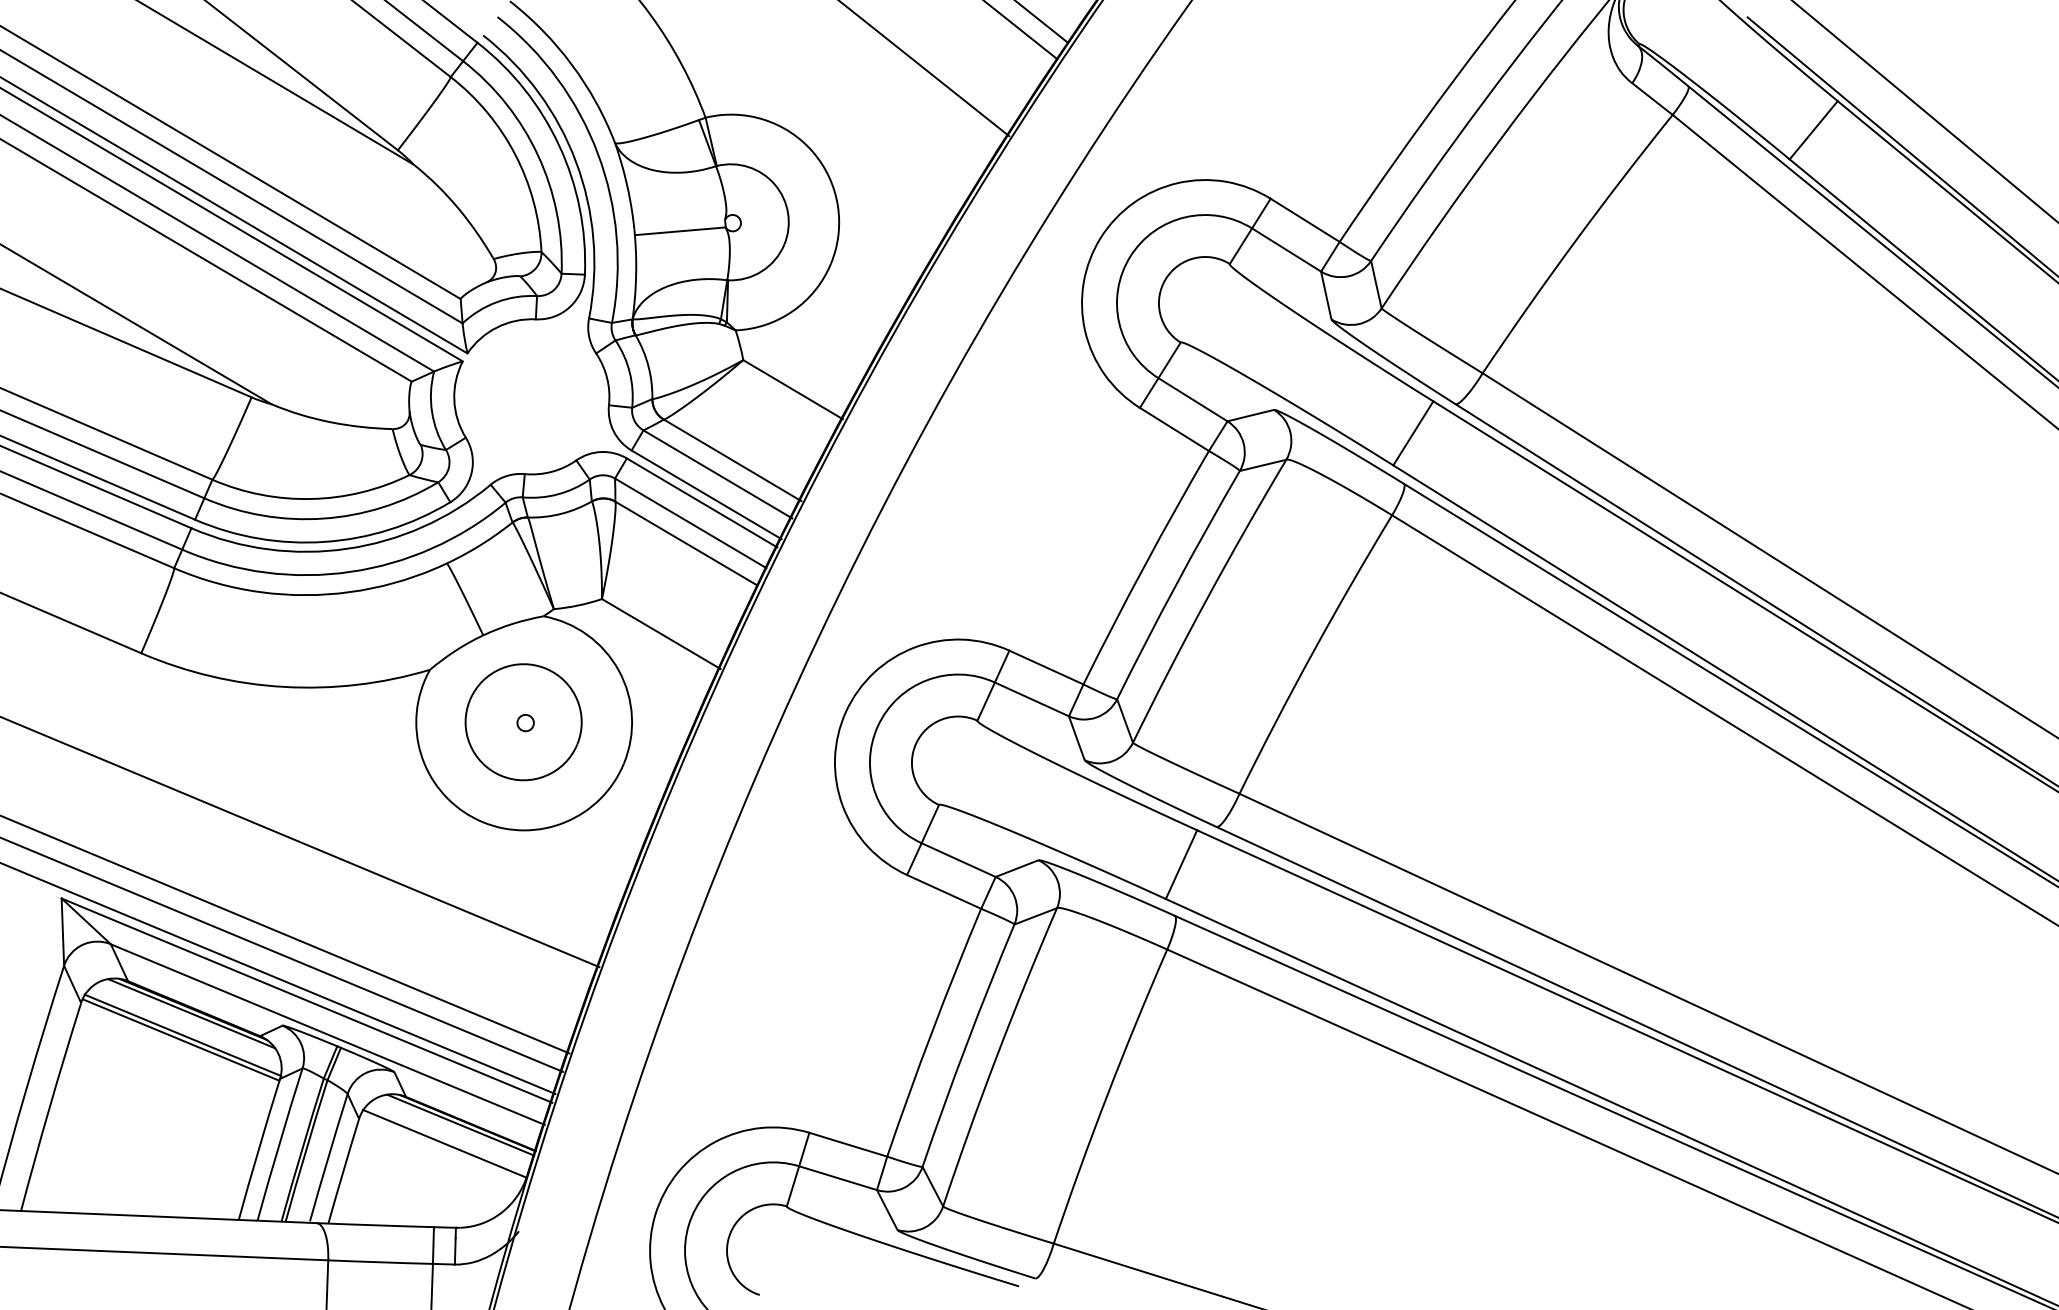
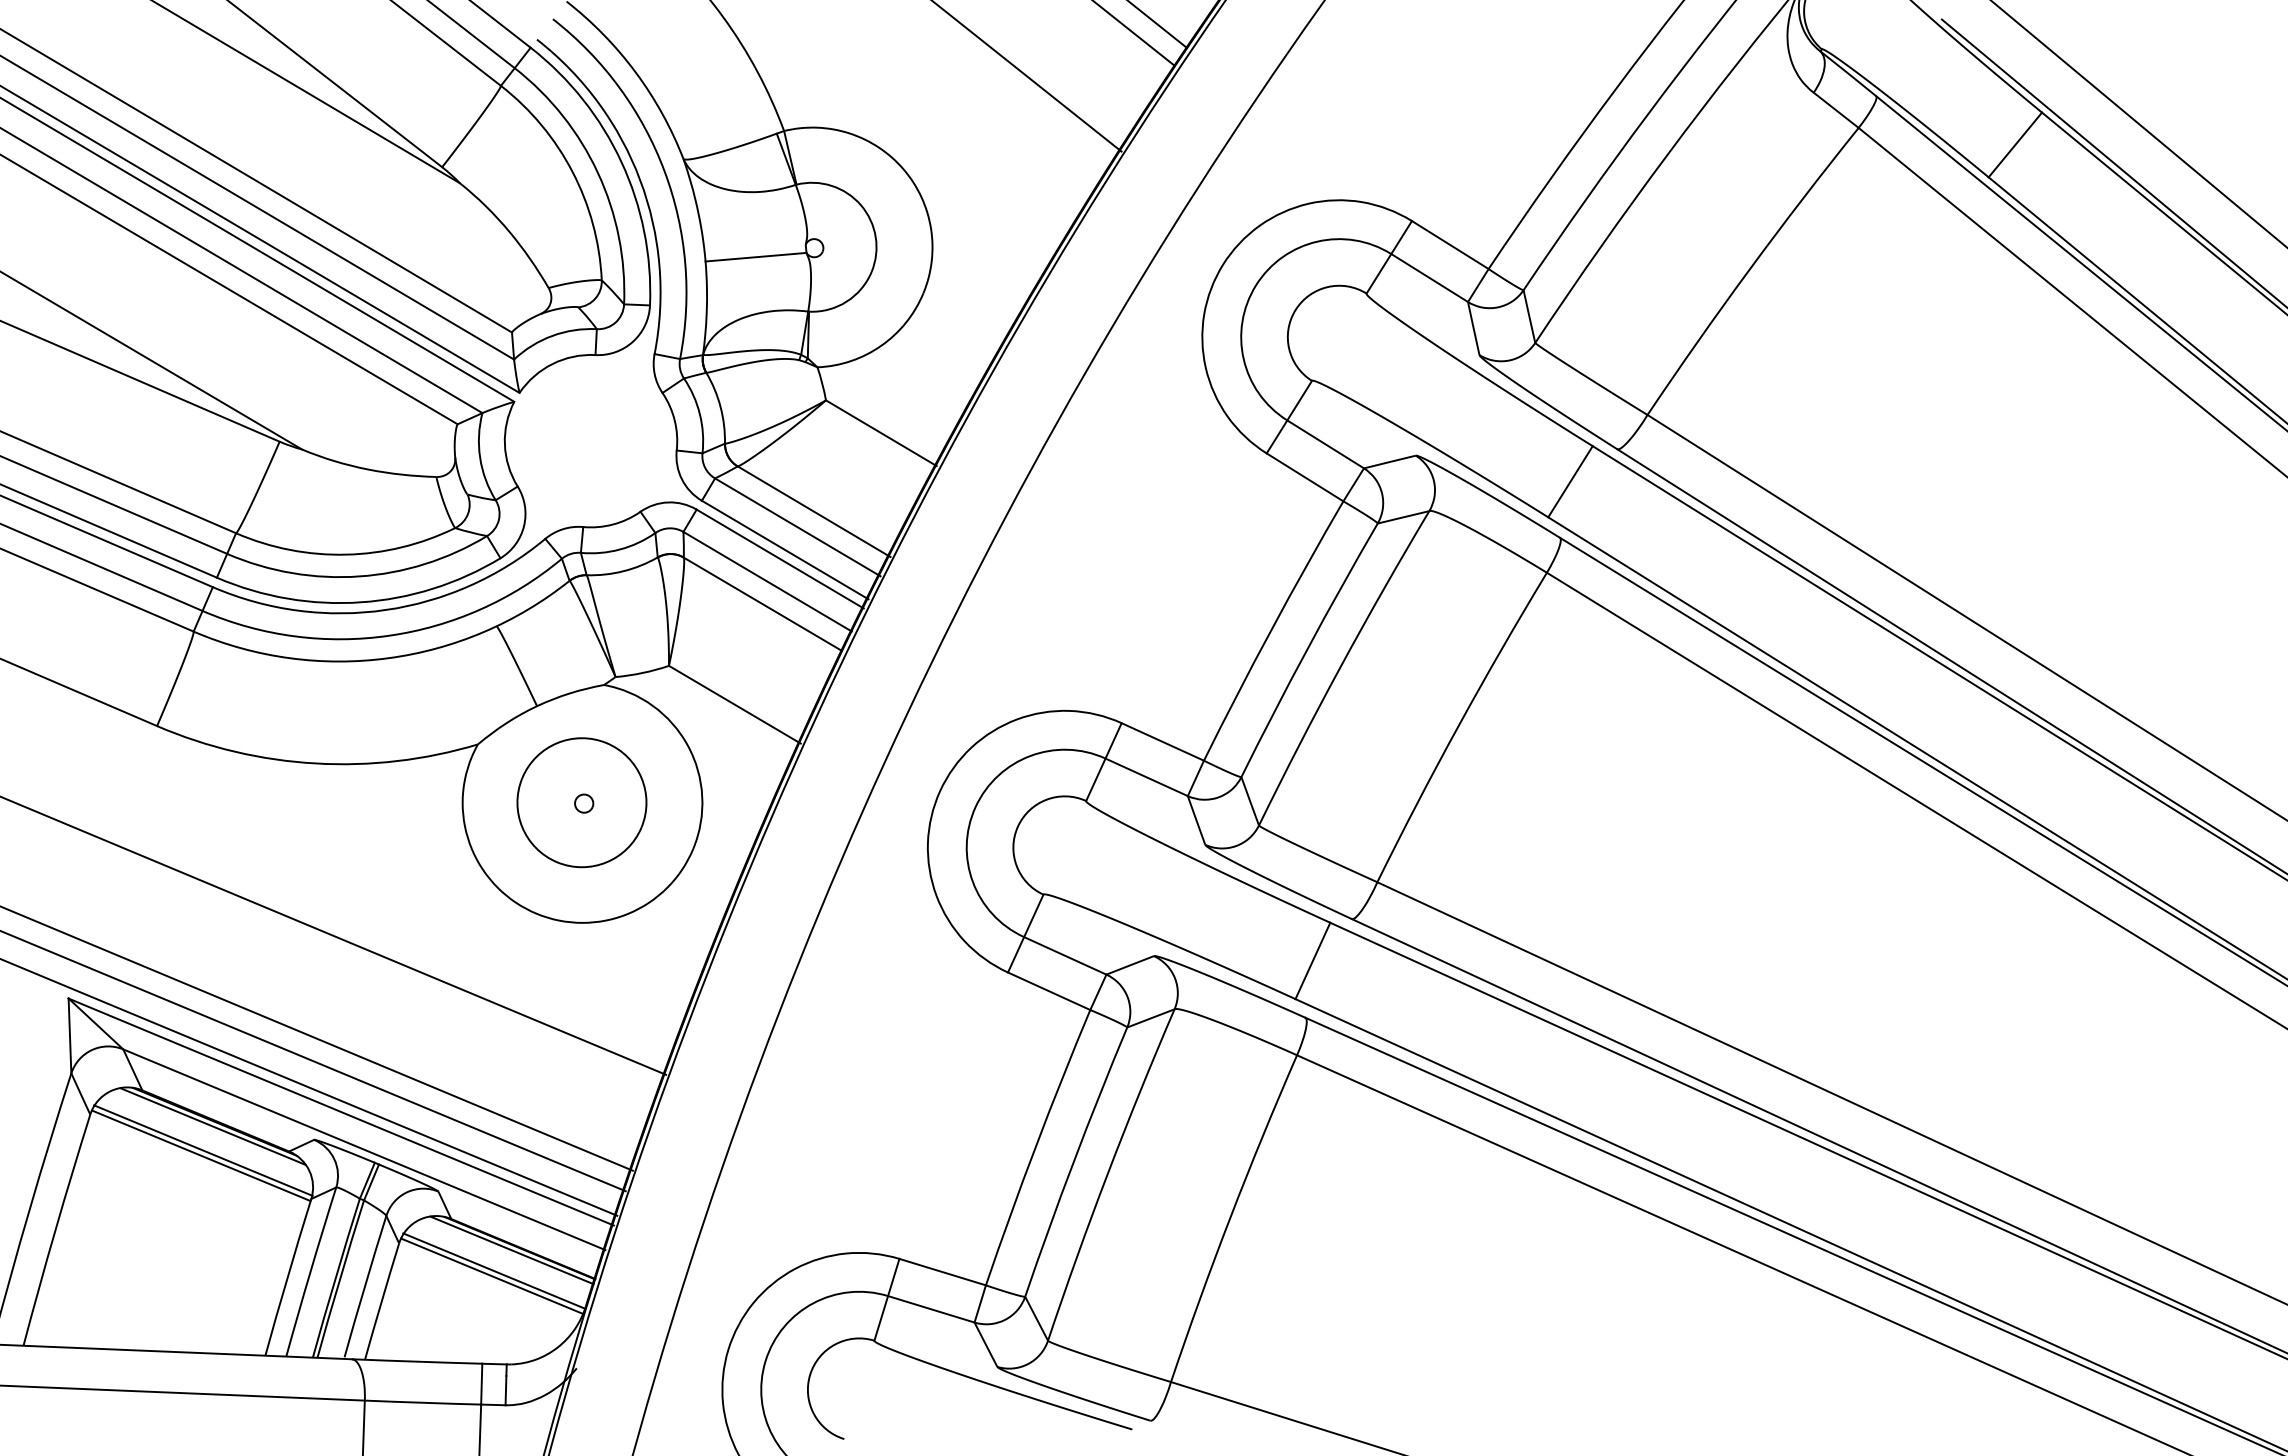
line: (442, 1147) -> (491, 1275), added

